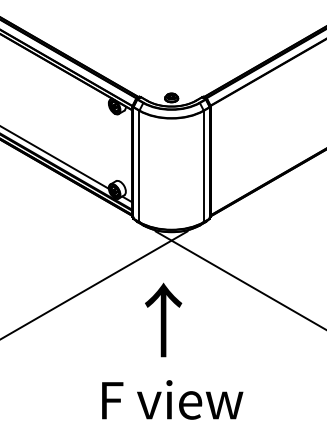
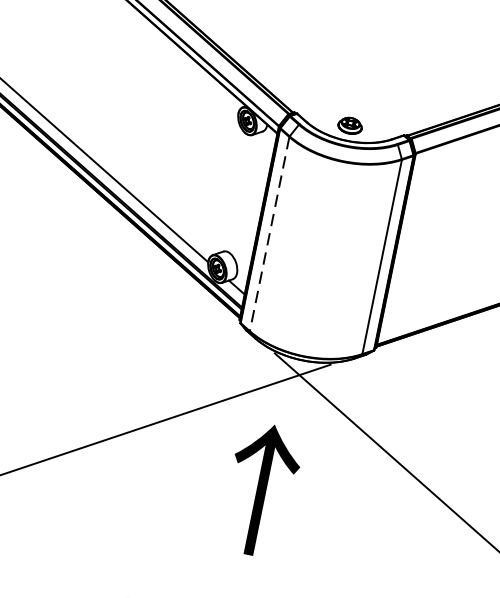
line: (139, 166) -> (269, 234), solid -> dashed
text: (163, 319) -> (261, 489), moved

